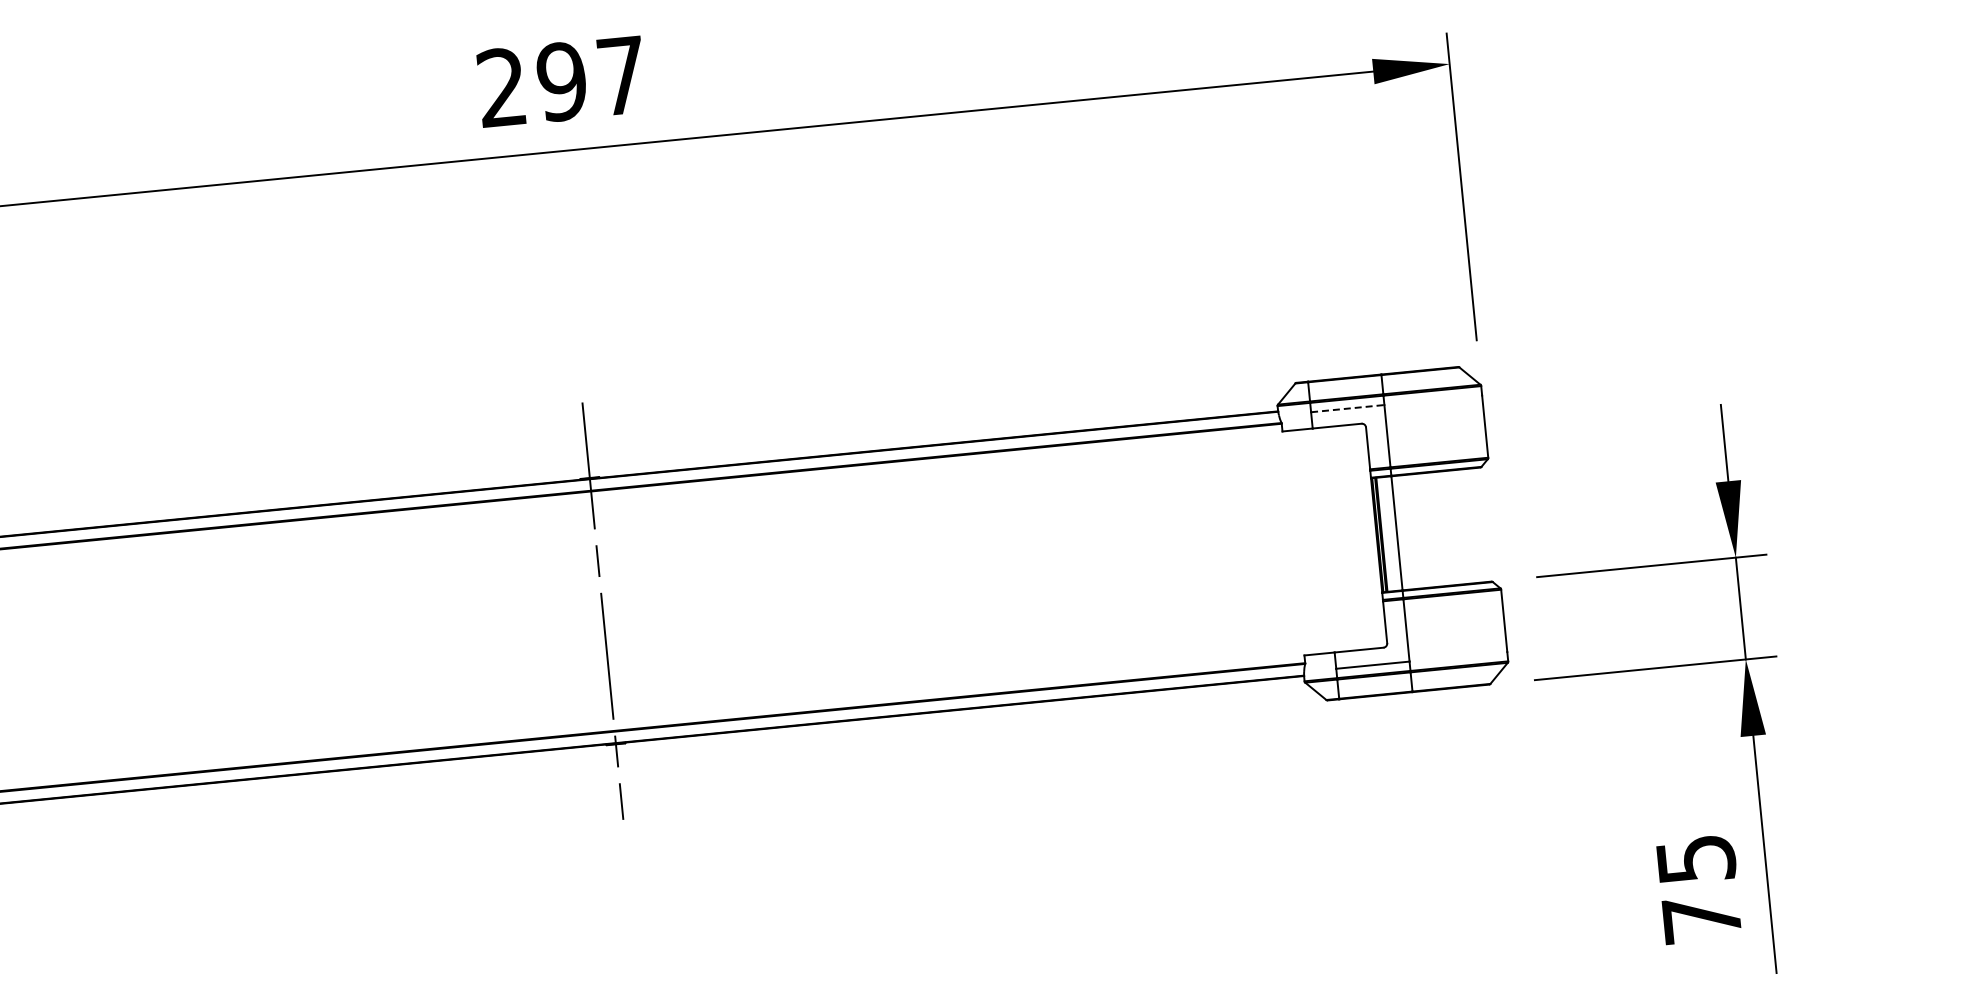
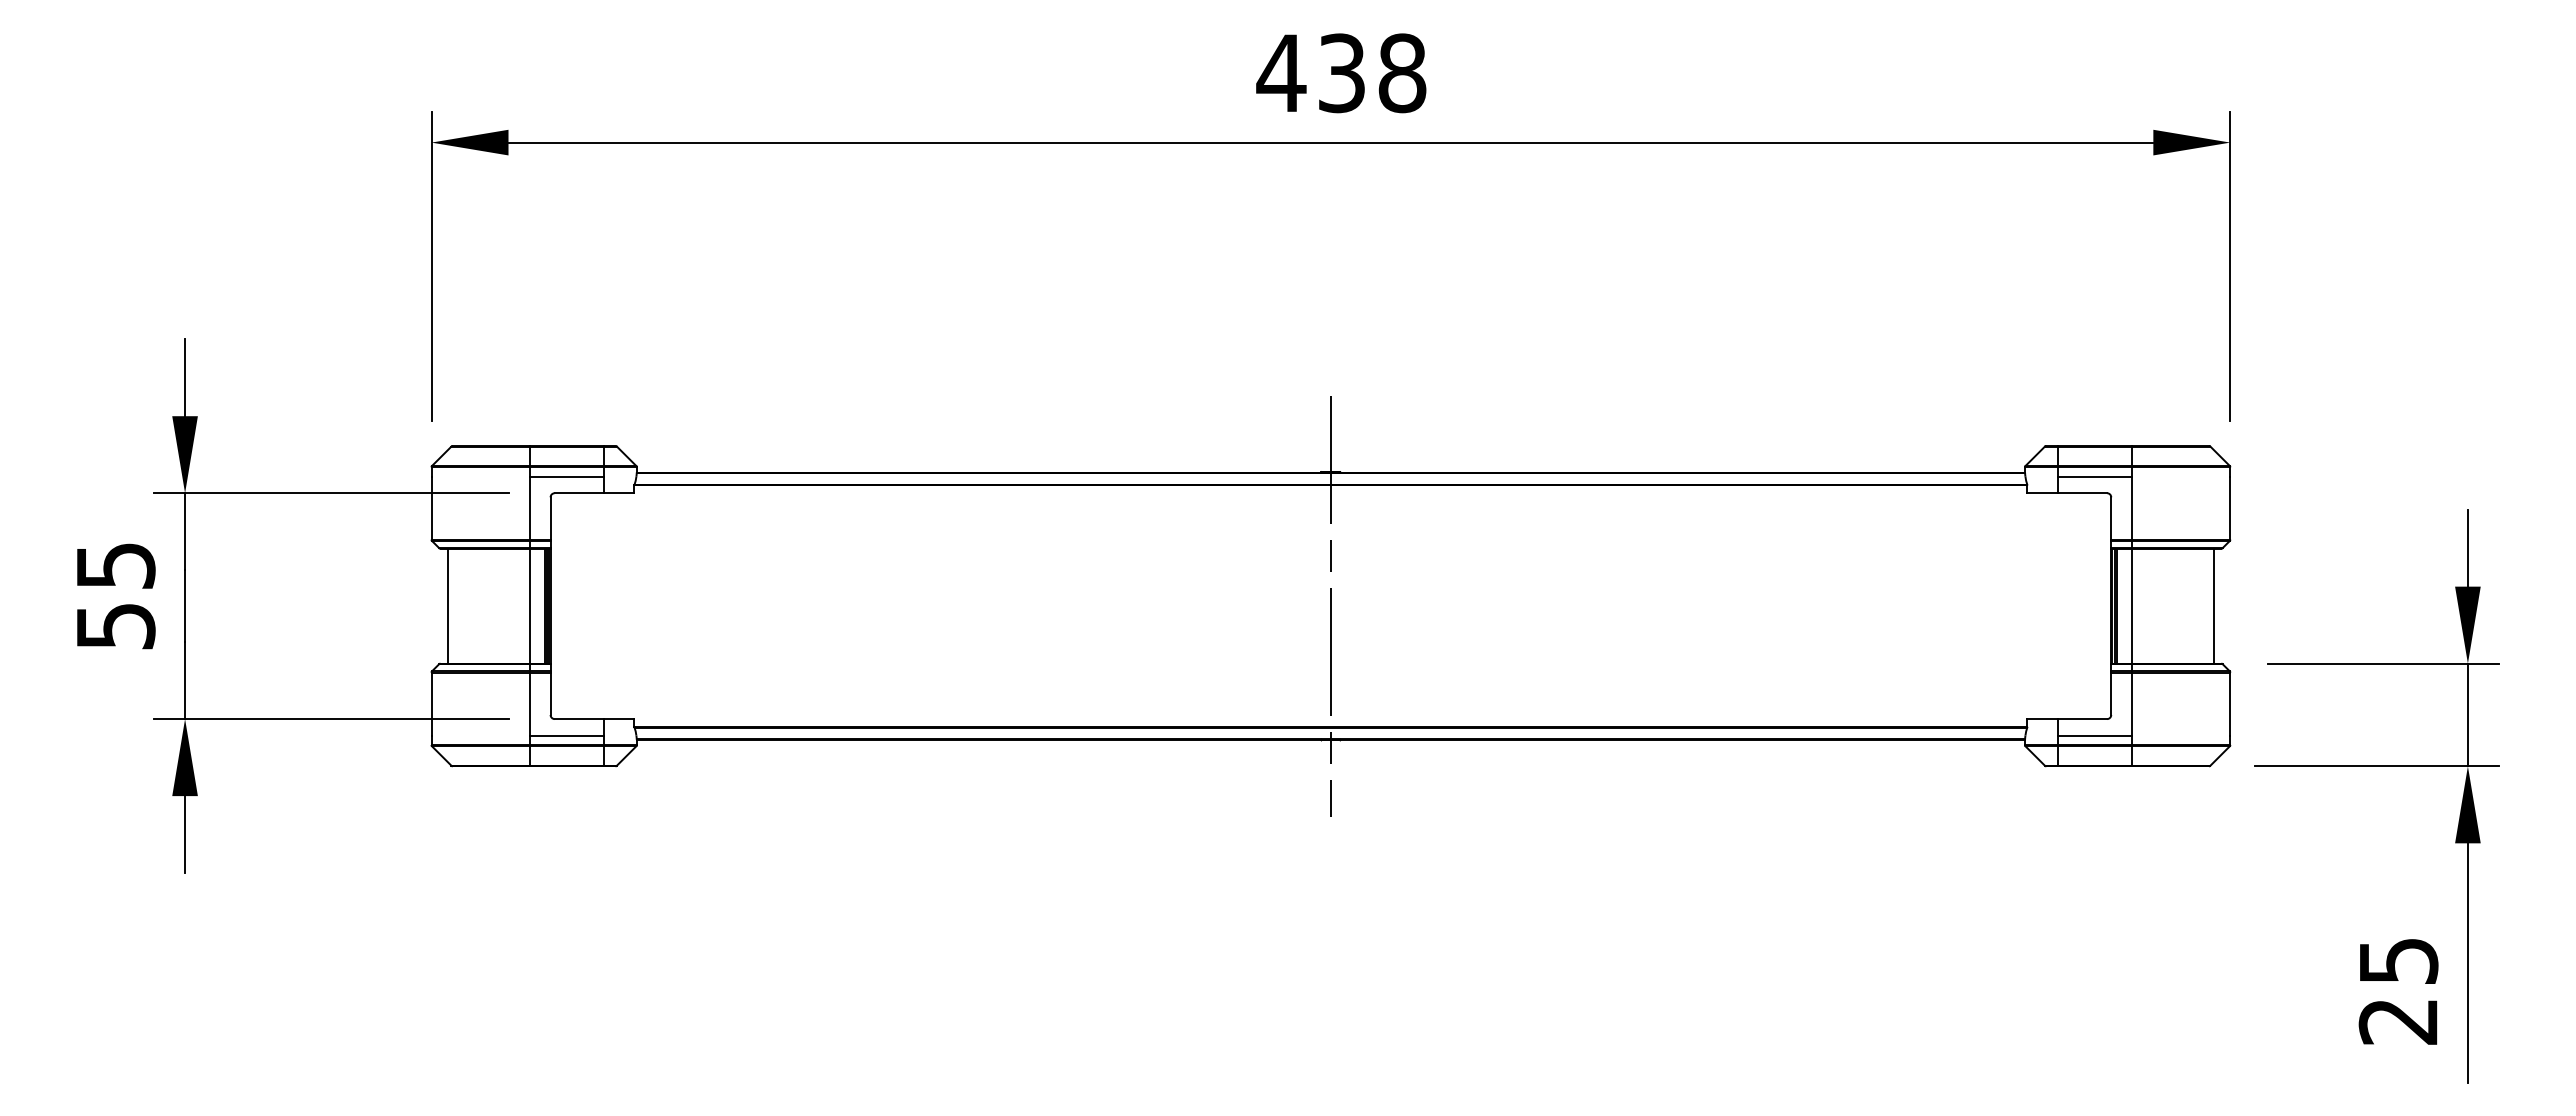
text: (561, 82) -> (1341, 73), 297 -> 438
line: (1347, 408) -> (2094, 476), dashed -> solid
line: (1477, 524) -> (2213, 605), added
text: (1700, 919) -> (2397, 1021), 75 -> 25

